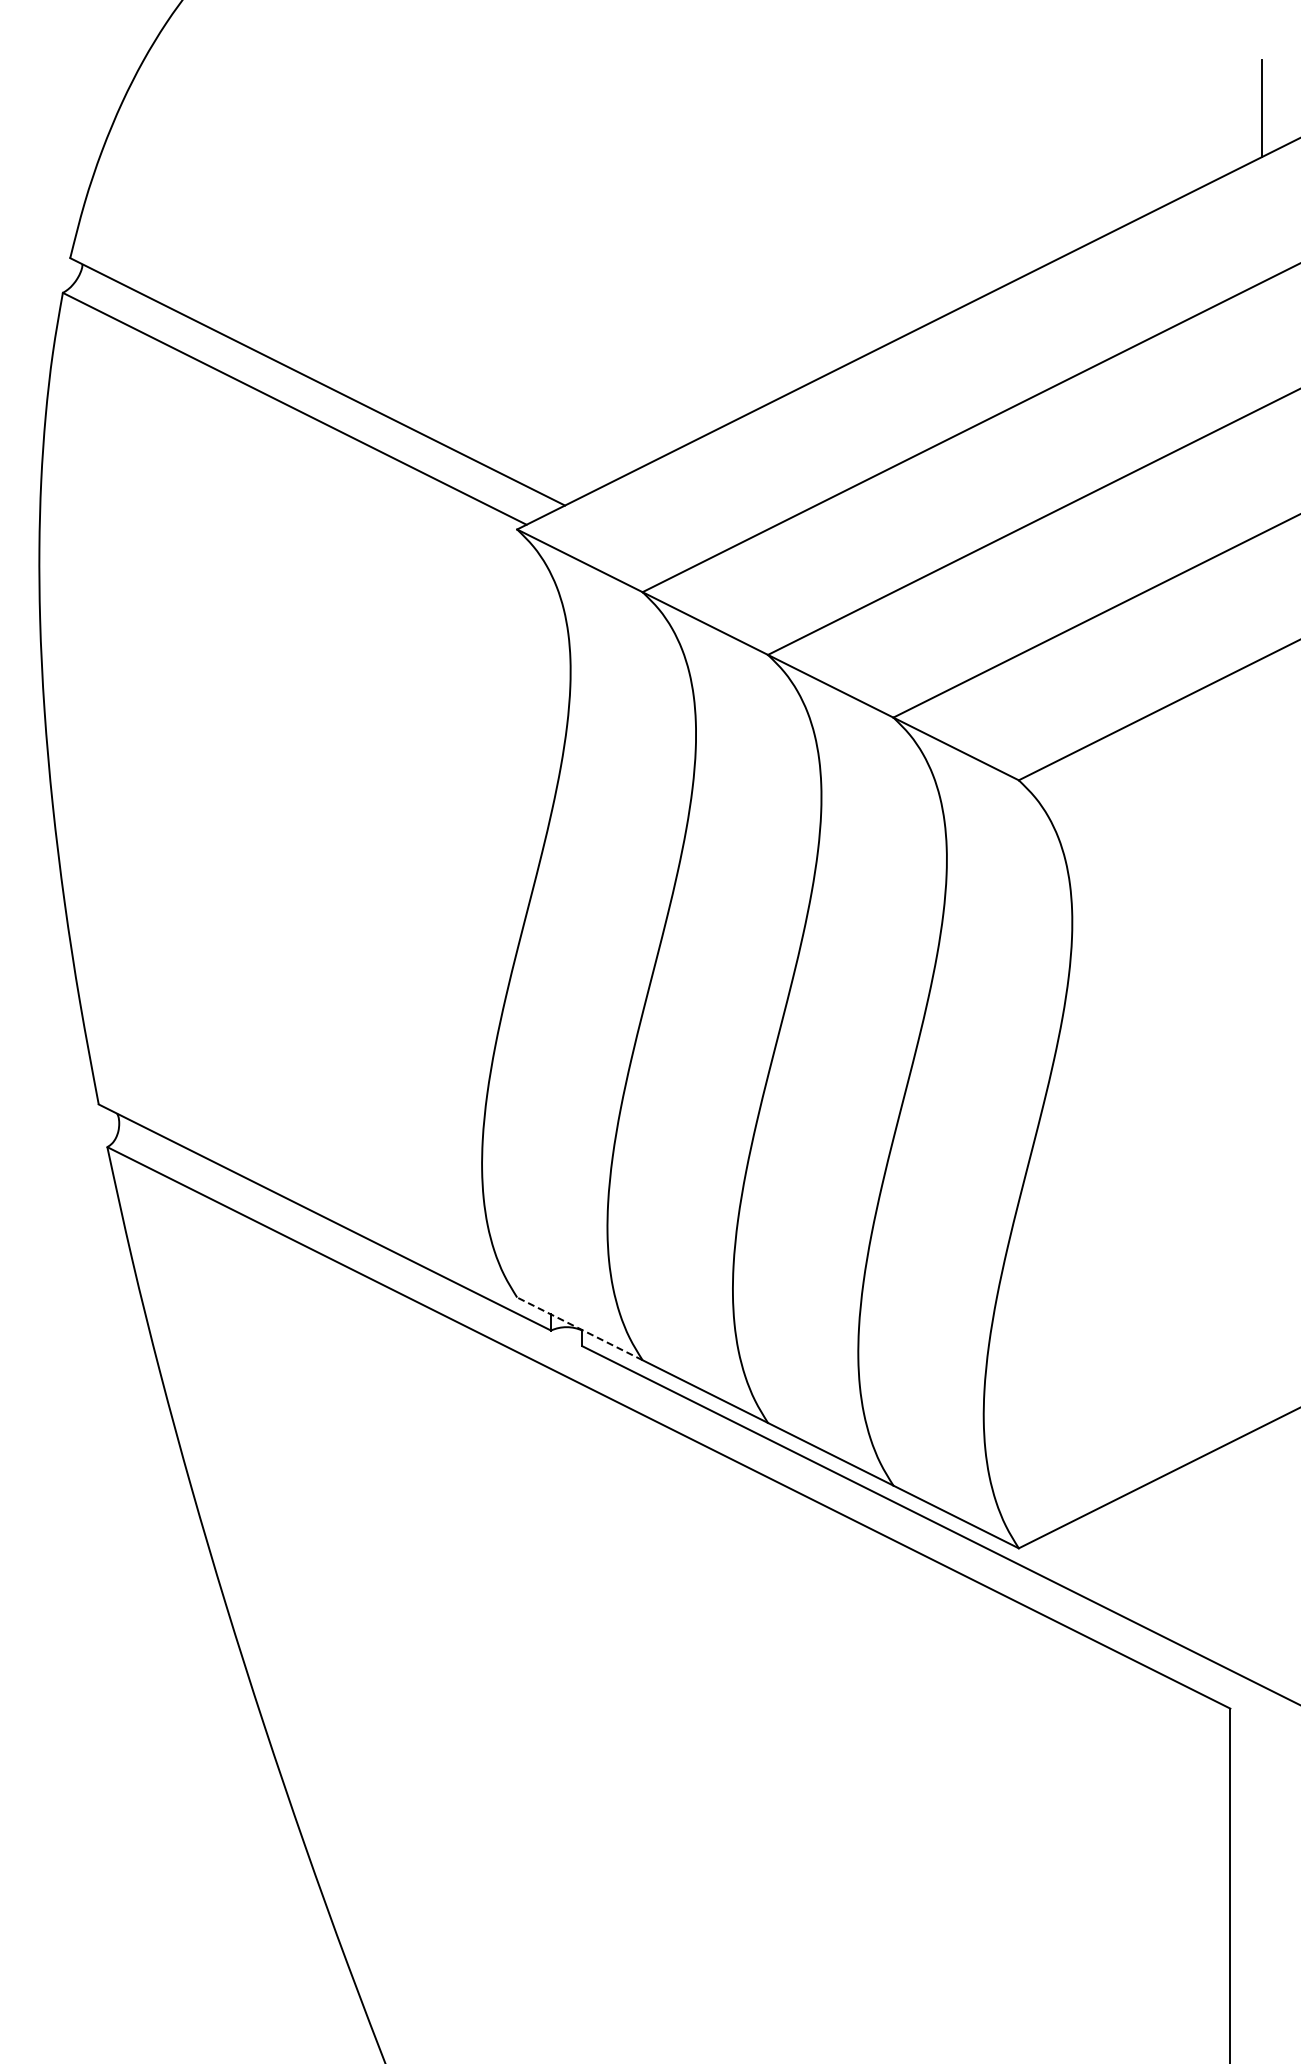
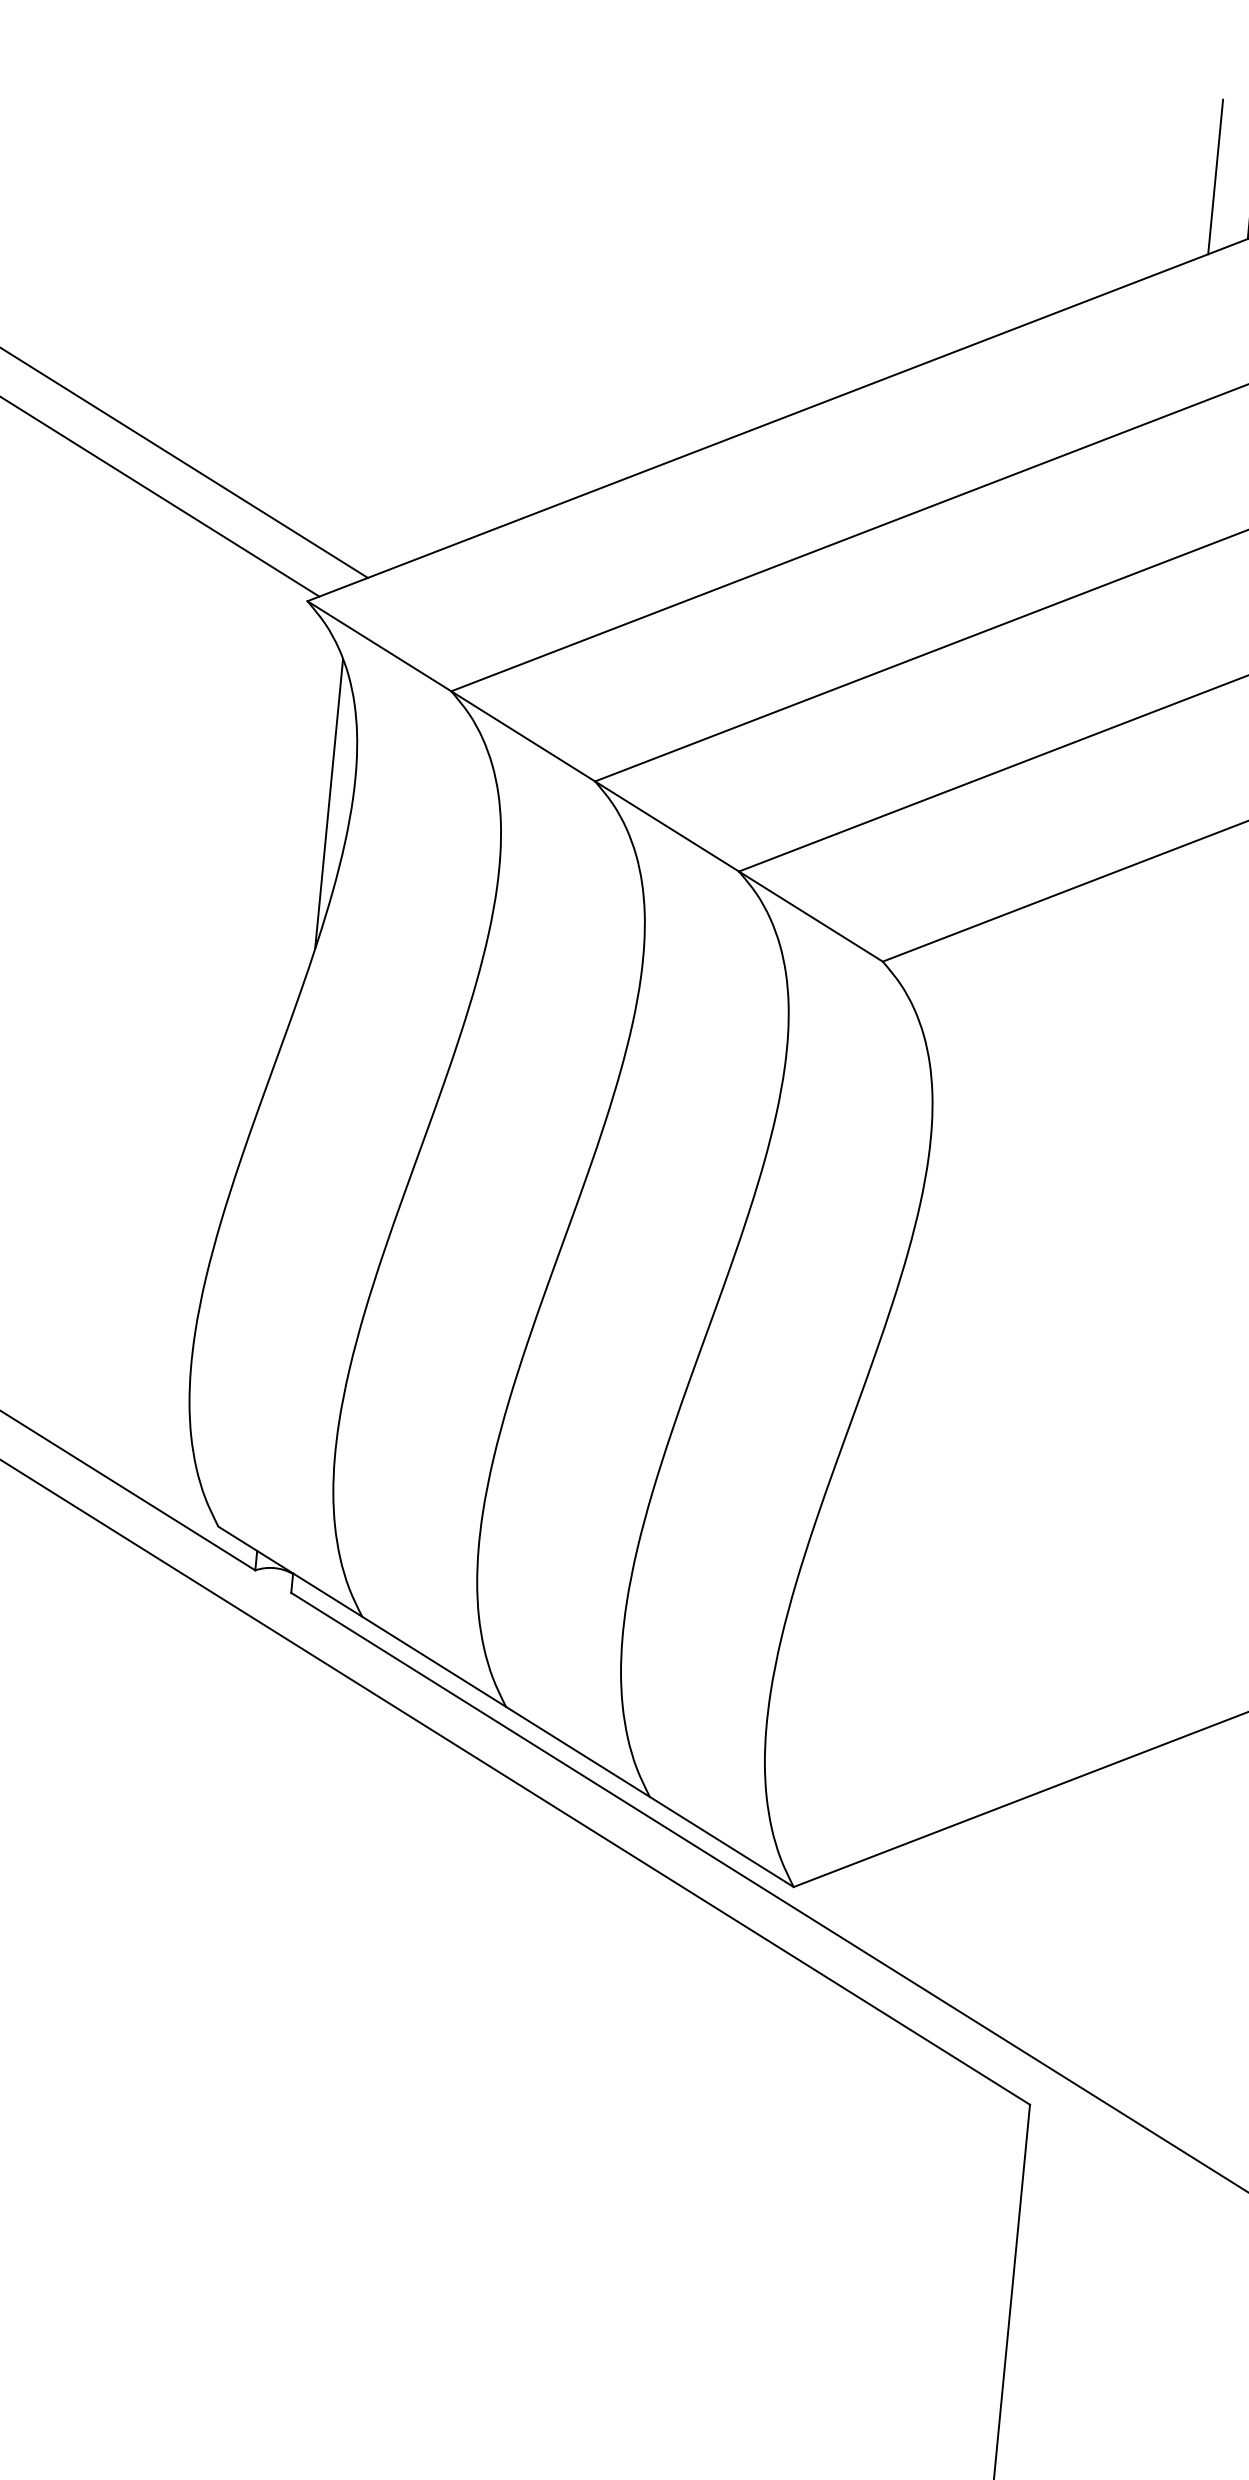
line: (1230, 108) -> (1215, 176), added
line: (551, 694) -> (329, 804), added
line: (579, 1328) -> (289, 1571), dashed -> solid

